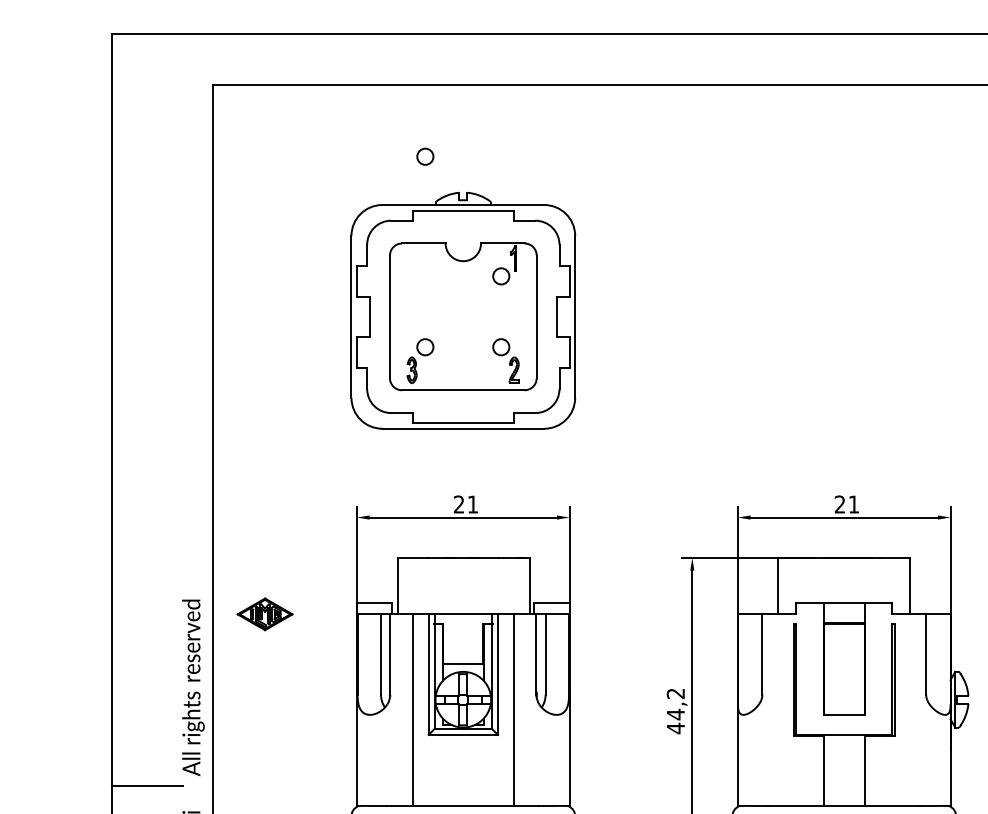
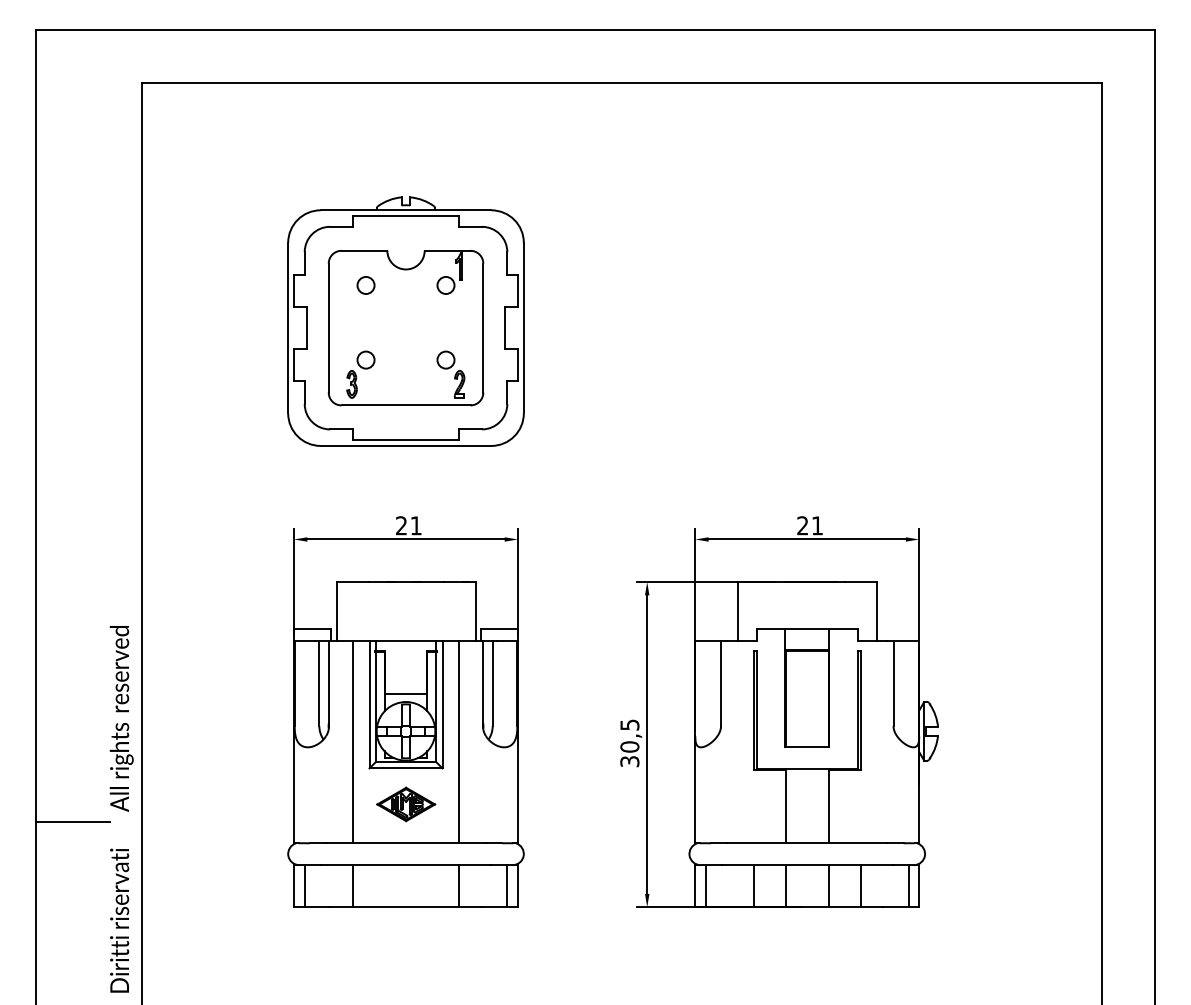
circle: (424, 156) -> (365, 285), moved
part: (265, 614) -> (406, 804), moved
text: (675, 711) -> (629, 743), 44,2 -> 30,5

